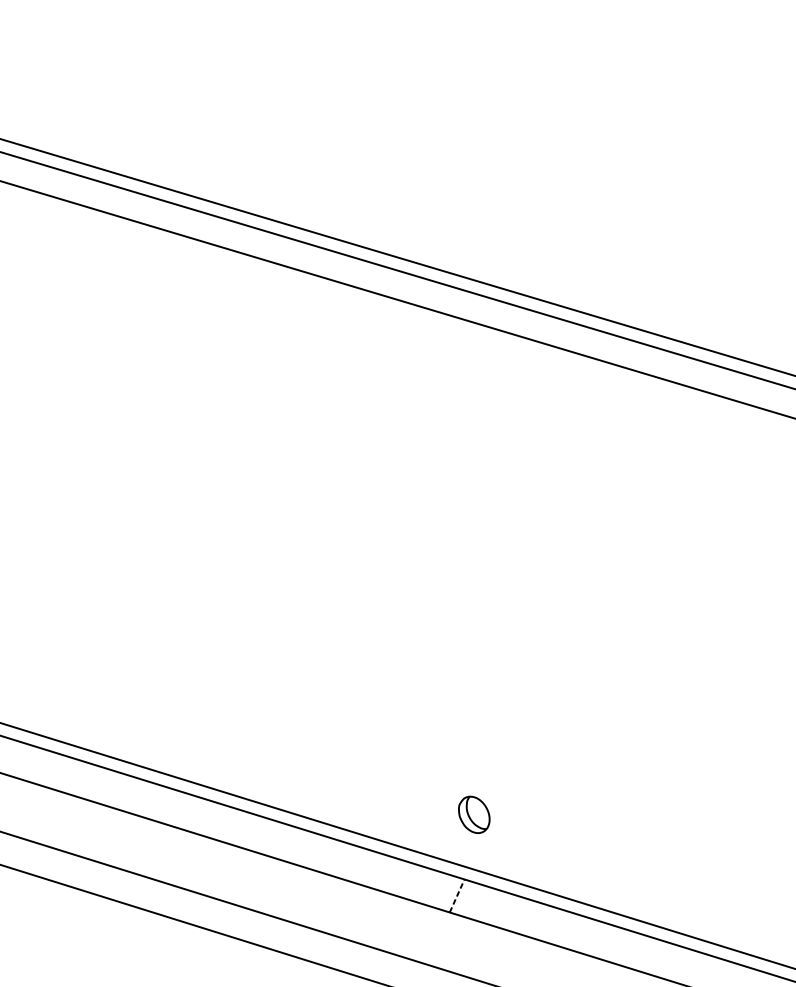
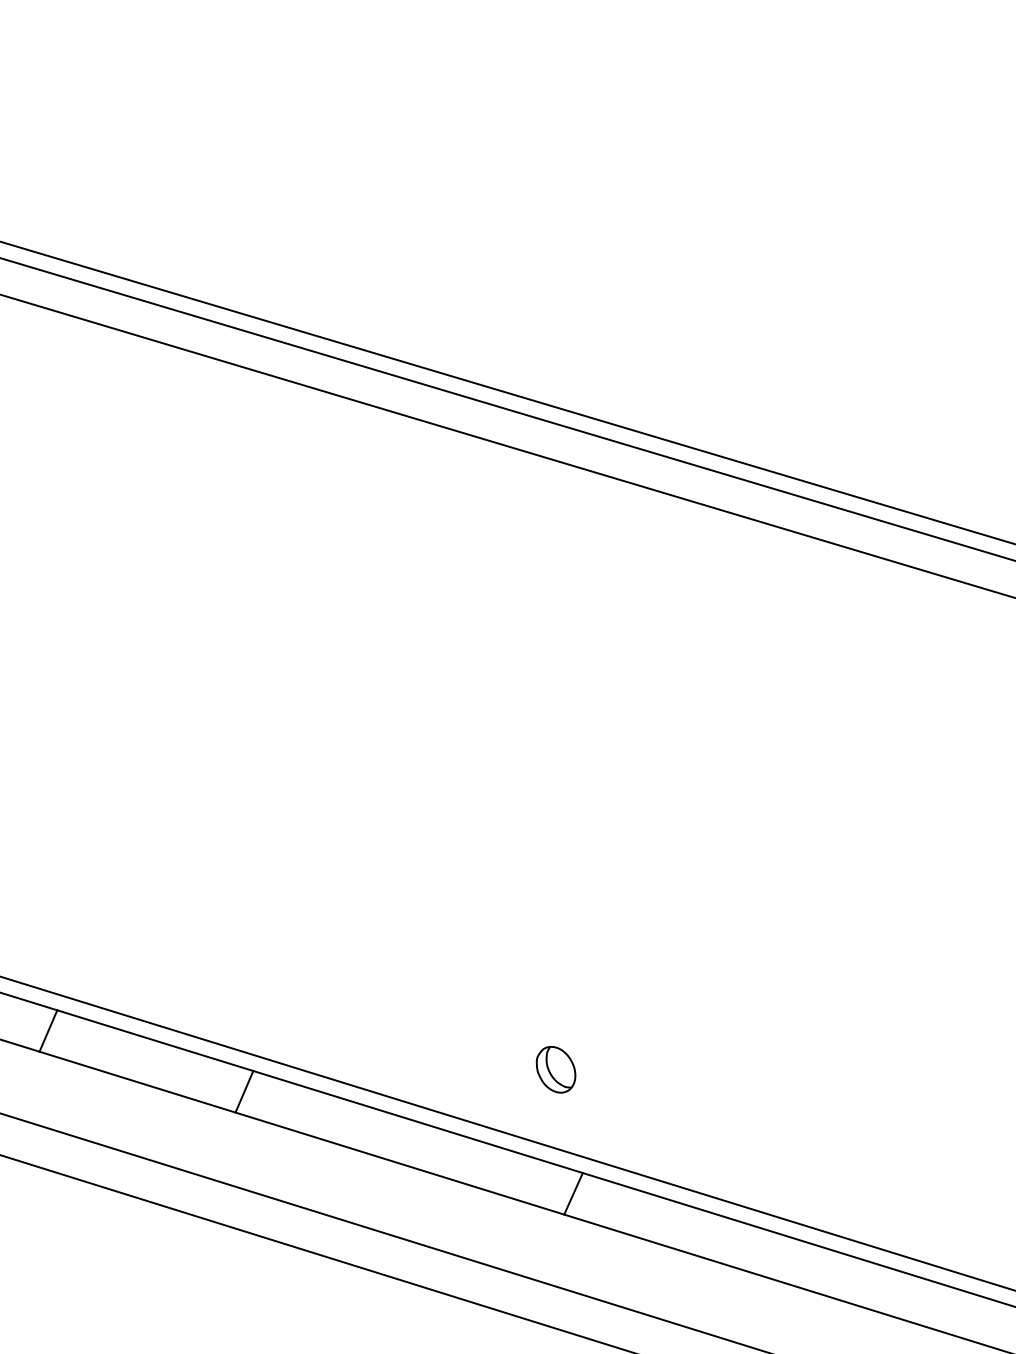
line: (39, 766) -> (48, 1030), added
line: (195, 814) -> (244, 1091), added
part: (473, 814) -> (555, 1069), moved
line: (457, 895) -> (573, 1193), dashed -> solid

